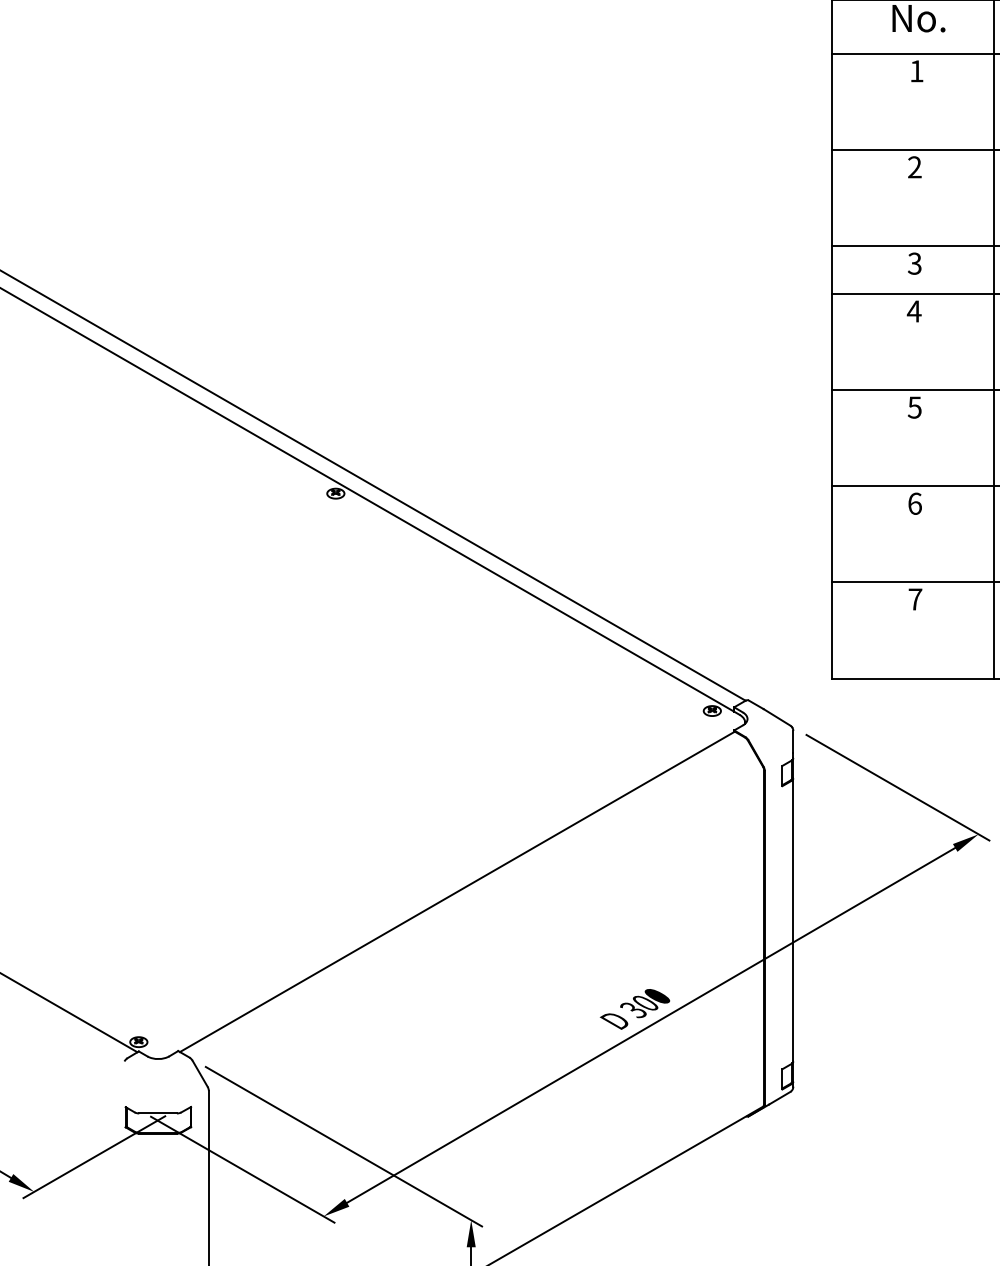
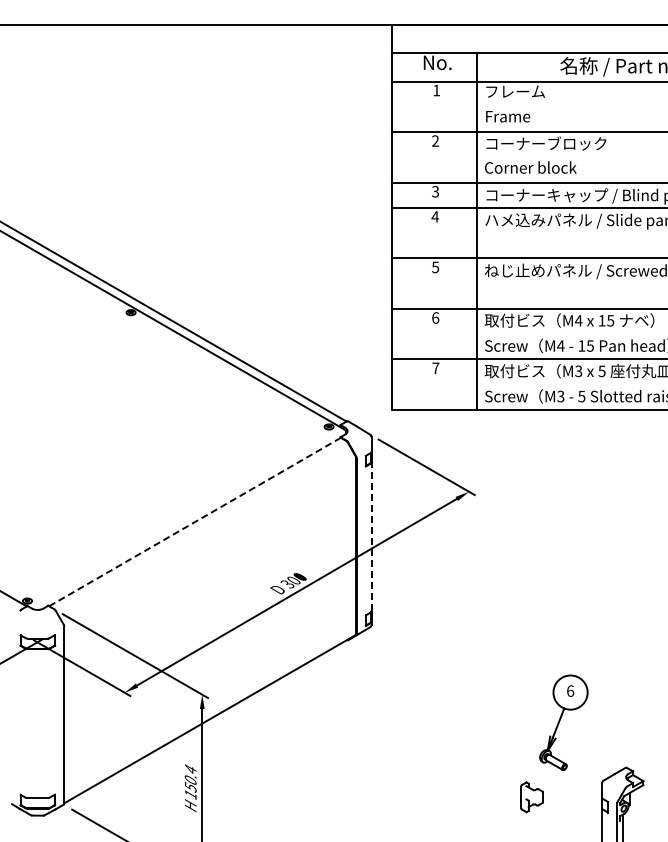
line: (458, 890) -> (195, 521), solid -> dashed
line: (793, 919) -> (371, 536), solid -> dashed

